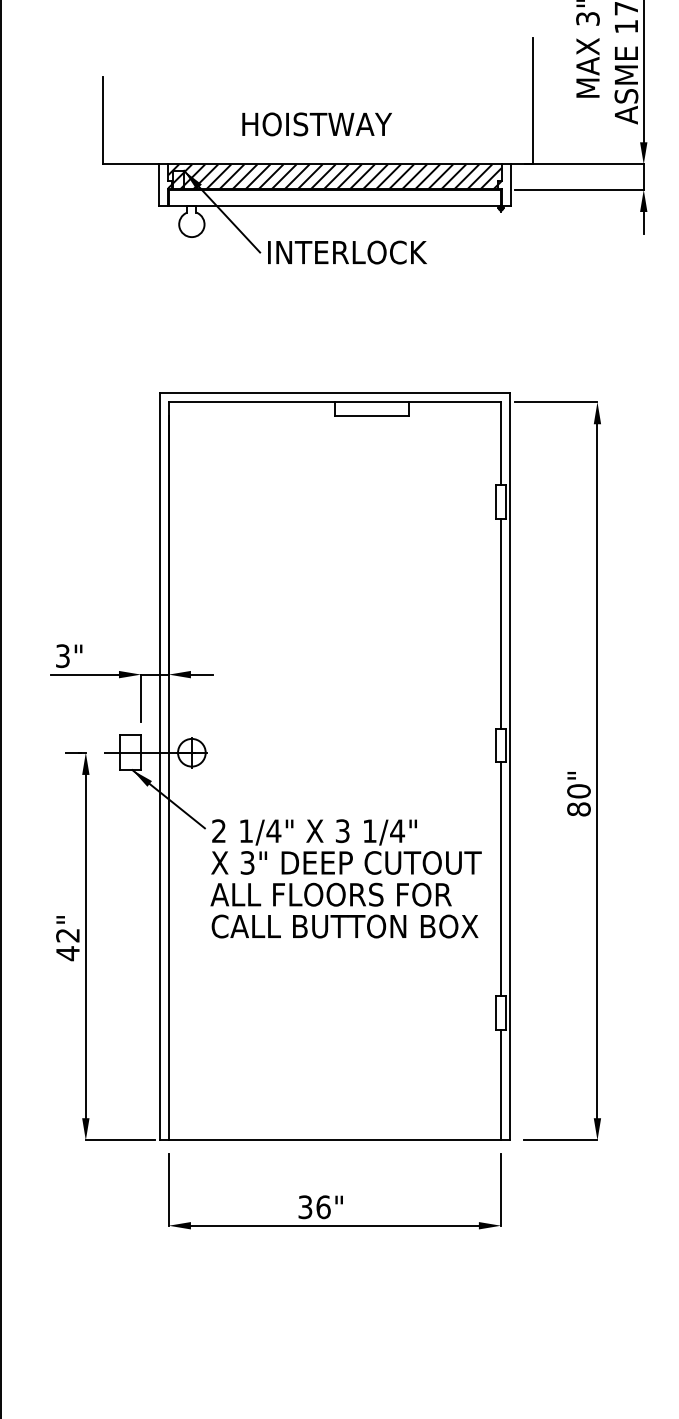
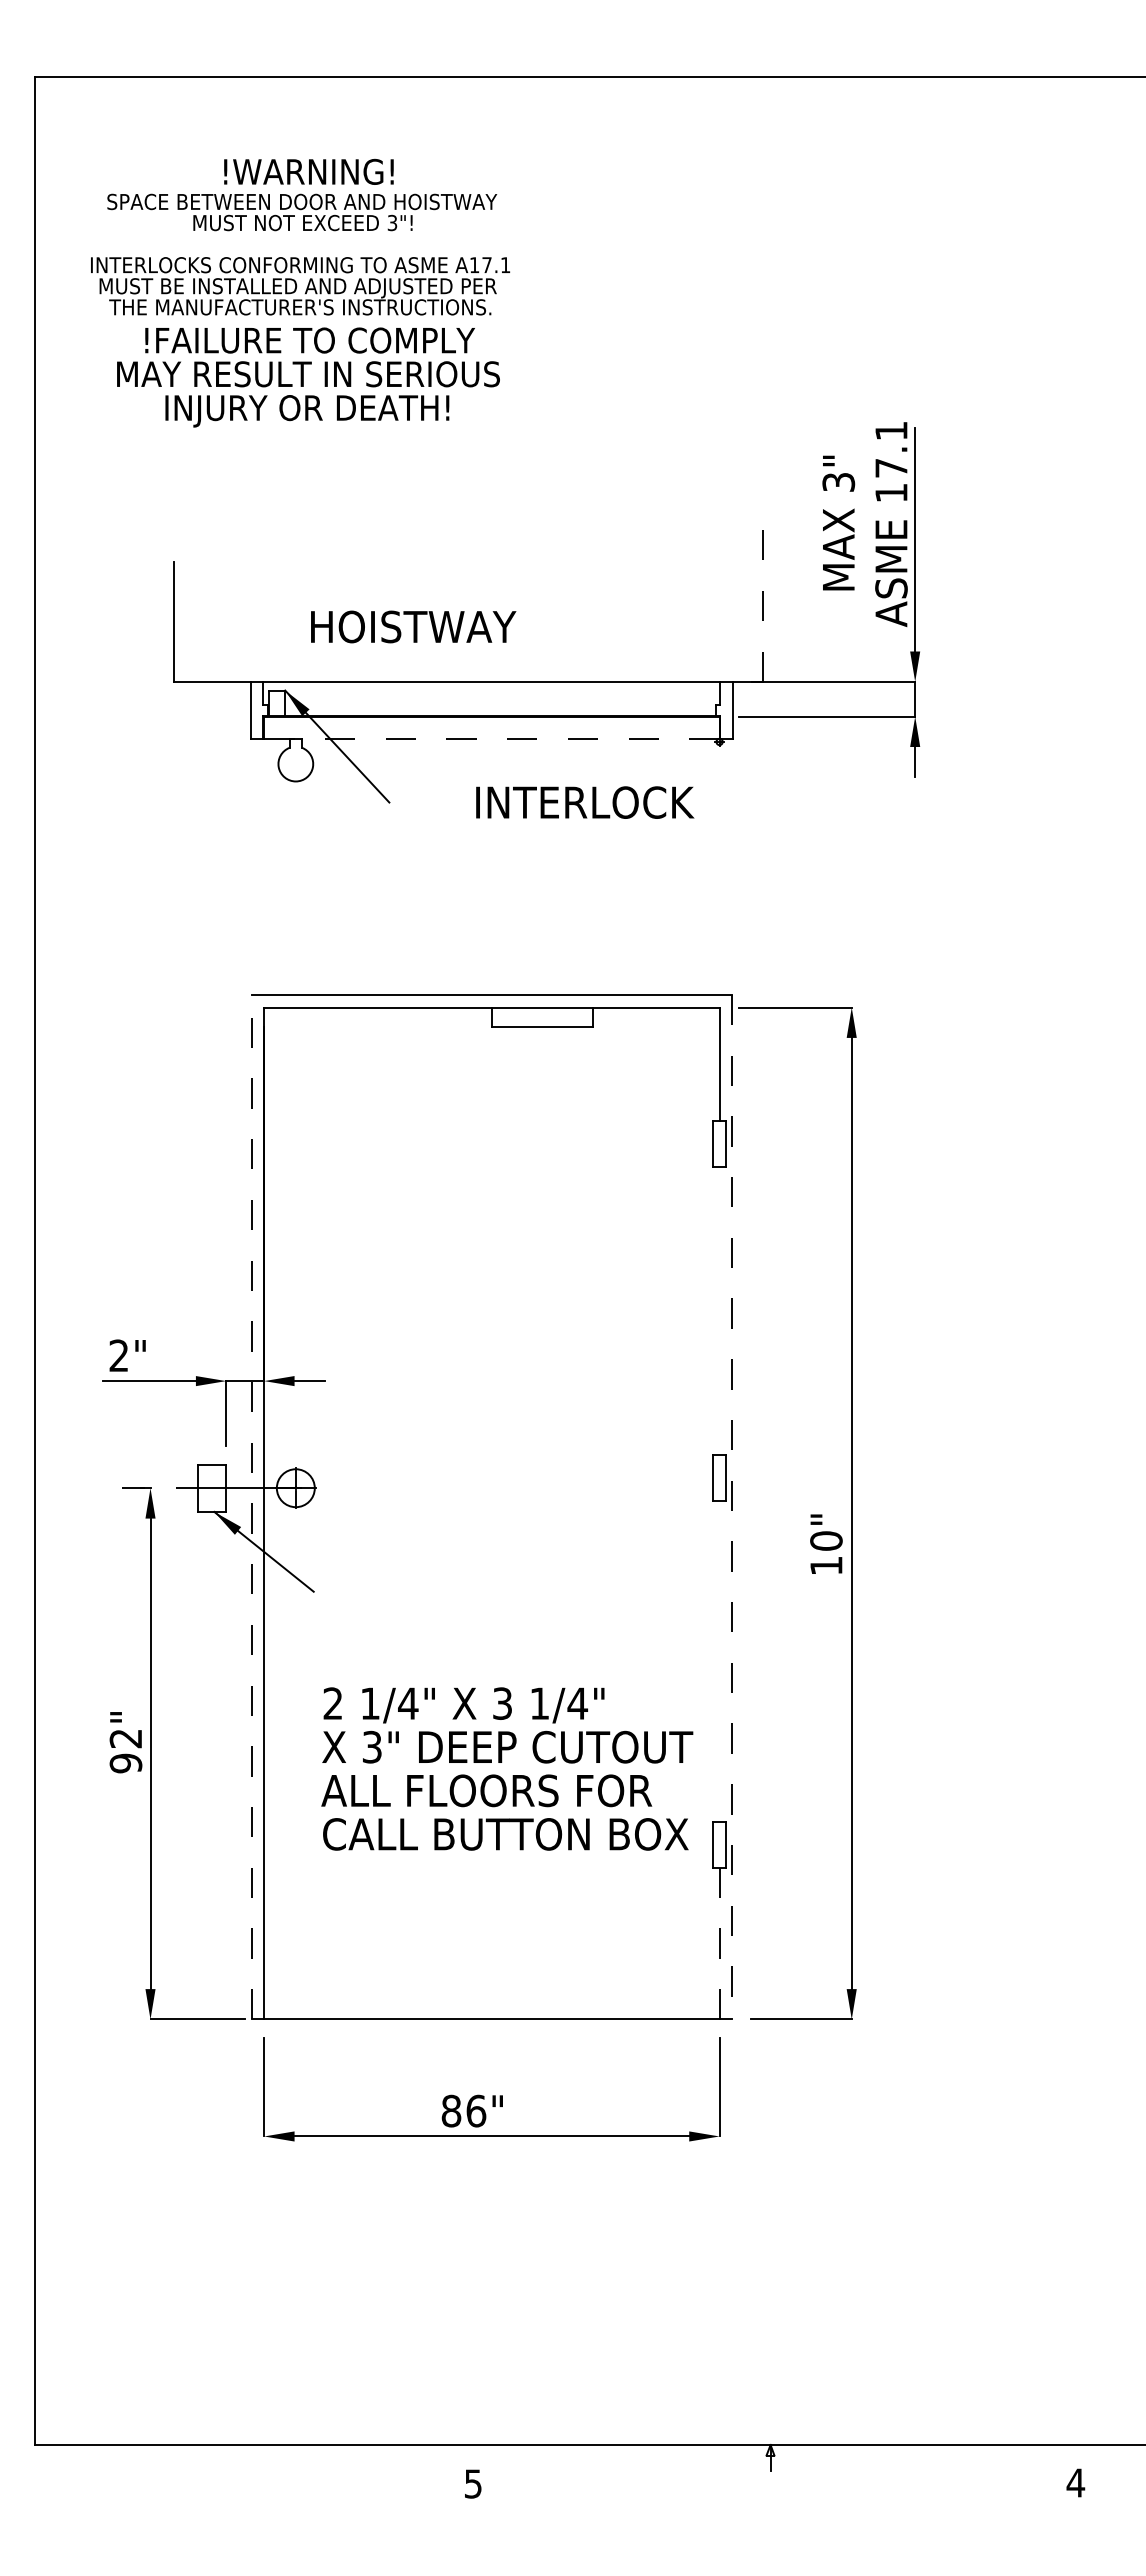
line: (533, 101) -> (763, 595), solid -> dashed
text: (317, 124) -> (413, 626), moved
hatch: (334, 176) -> (491, 698), removed
line: (334, 205) -> (491, 738), solid -> dashed
text: (347, 252) -> (585, 802), moved
line: (500, 623) -> (719, 1311), removed
text: (62, 655) -> (118, 1355), 3" -> 2"
line: (159, 766) -> (251, 1506), solid -> dashed
line: (510, 766) -> (732, 1507), solid -> dashed
text: (579, 809) -> (826, 1565), 80" -> 10"
text: (346, 878) -> (507, 1768), moved
line: (500, 878) -> (719, 1660), removed
text: (67, 953) -> (125, 1763), 42" -> 92"
line: (500, 1084) -> (719, 1943), solid -> dashed
text: (305, 1206) -> (451, 2110), 36" -> 86"

